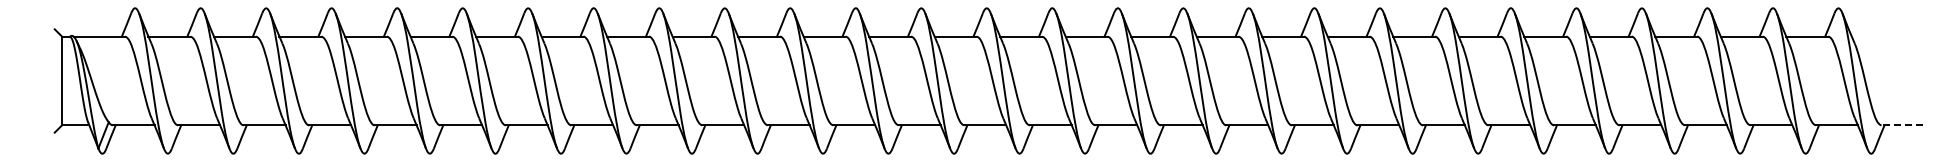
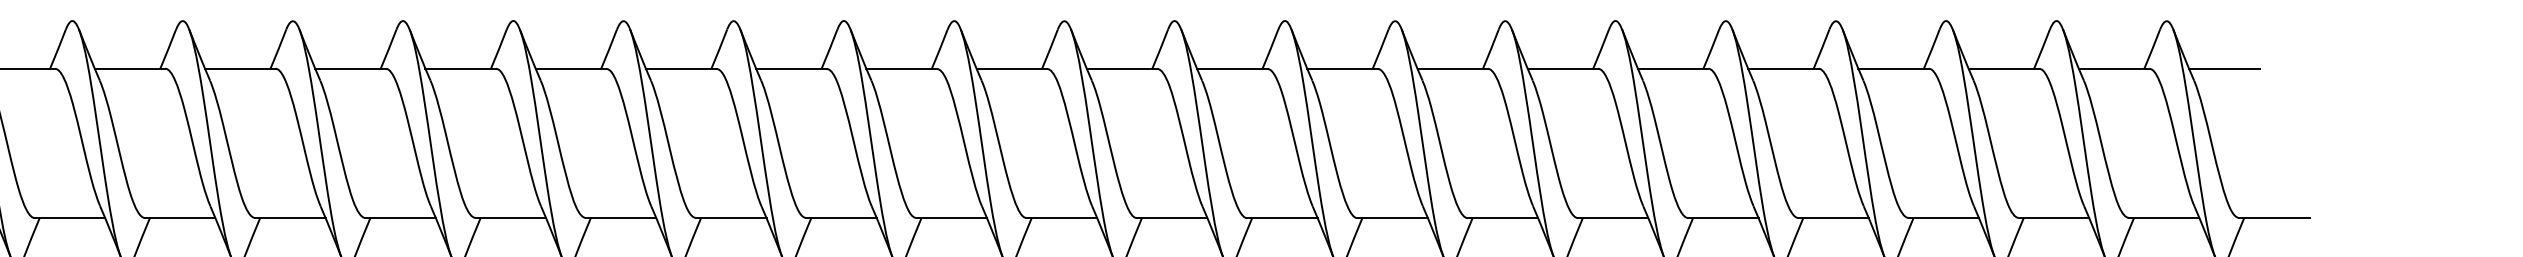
line: (1872, 36) -> (2223, 68), added
line: (1902, 125) -> (2274, 218), dashed -> solid

